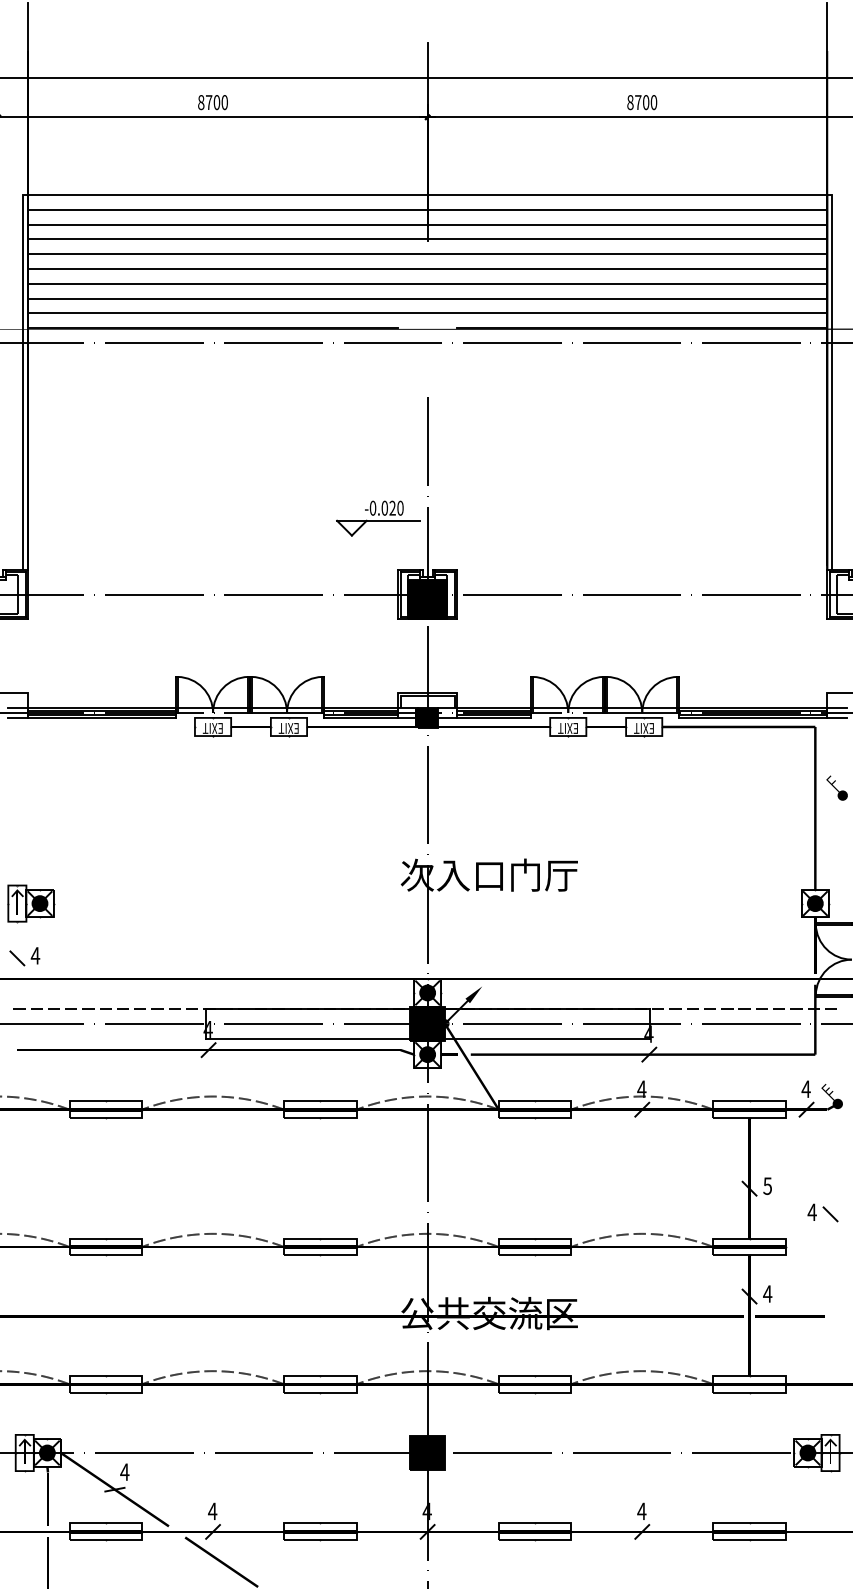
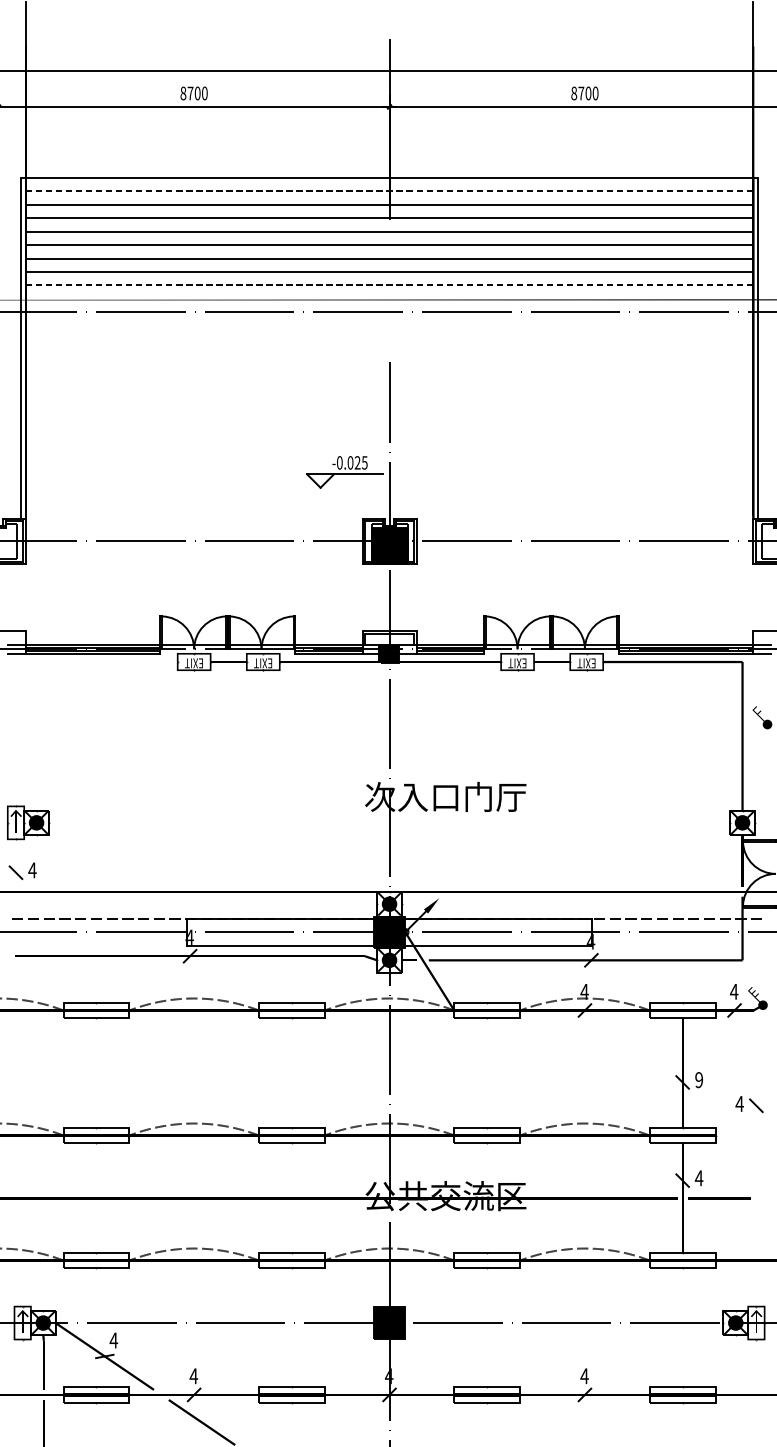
line: (427, 209) -> (389, 190), solid -> dashed
line: (427, 313) -> (389, 285), solid -> dashed
line: (213, 328) -> (194, 299), removed
line: (642, 328) -> (585, 299), removed
text: (400, 507) -> (364, 462), -0.020 -> -0.025
text: (767, 1185) -> (698, 1079), 5 -> 9

